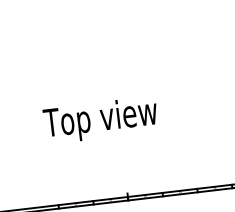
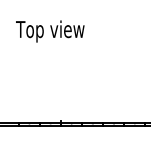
text: (101, 120) -> (50, 31), moved

